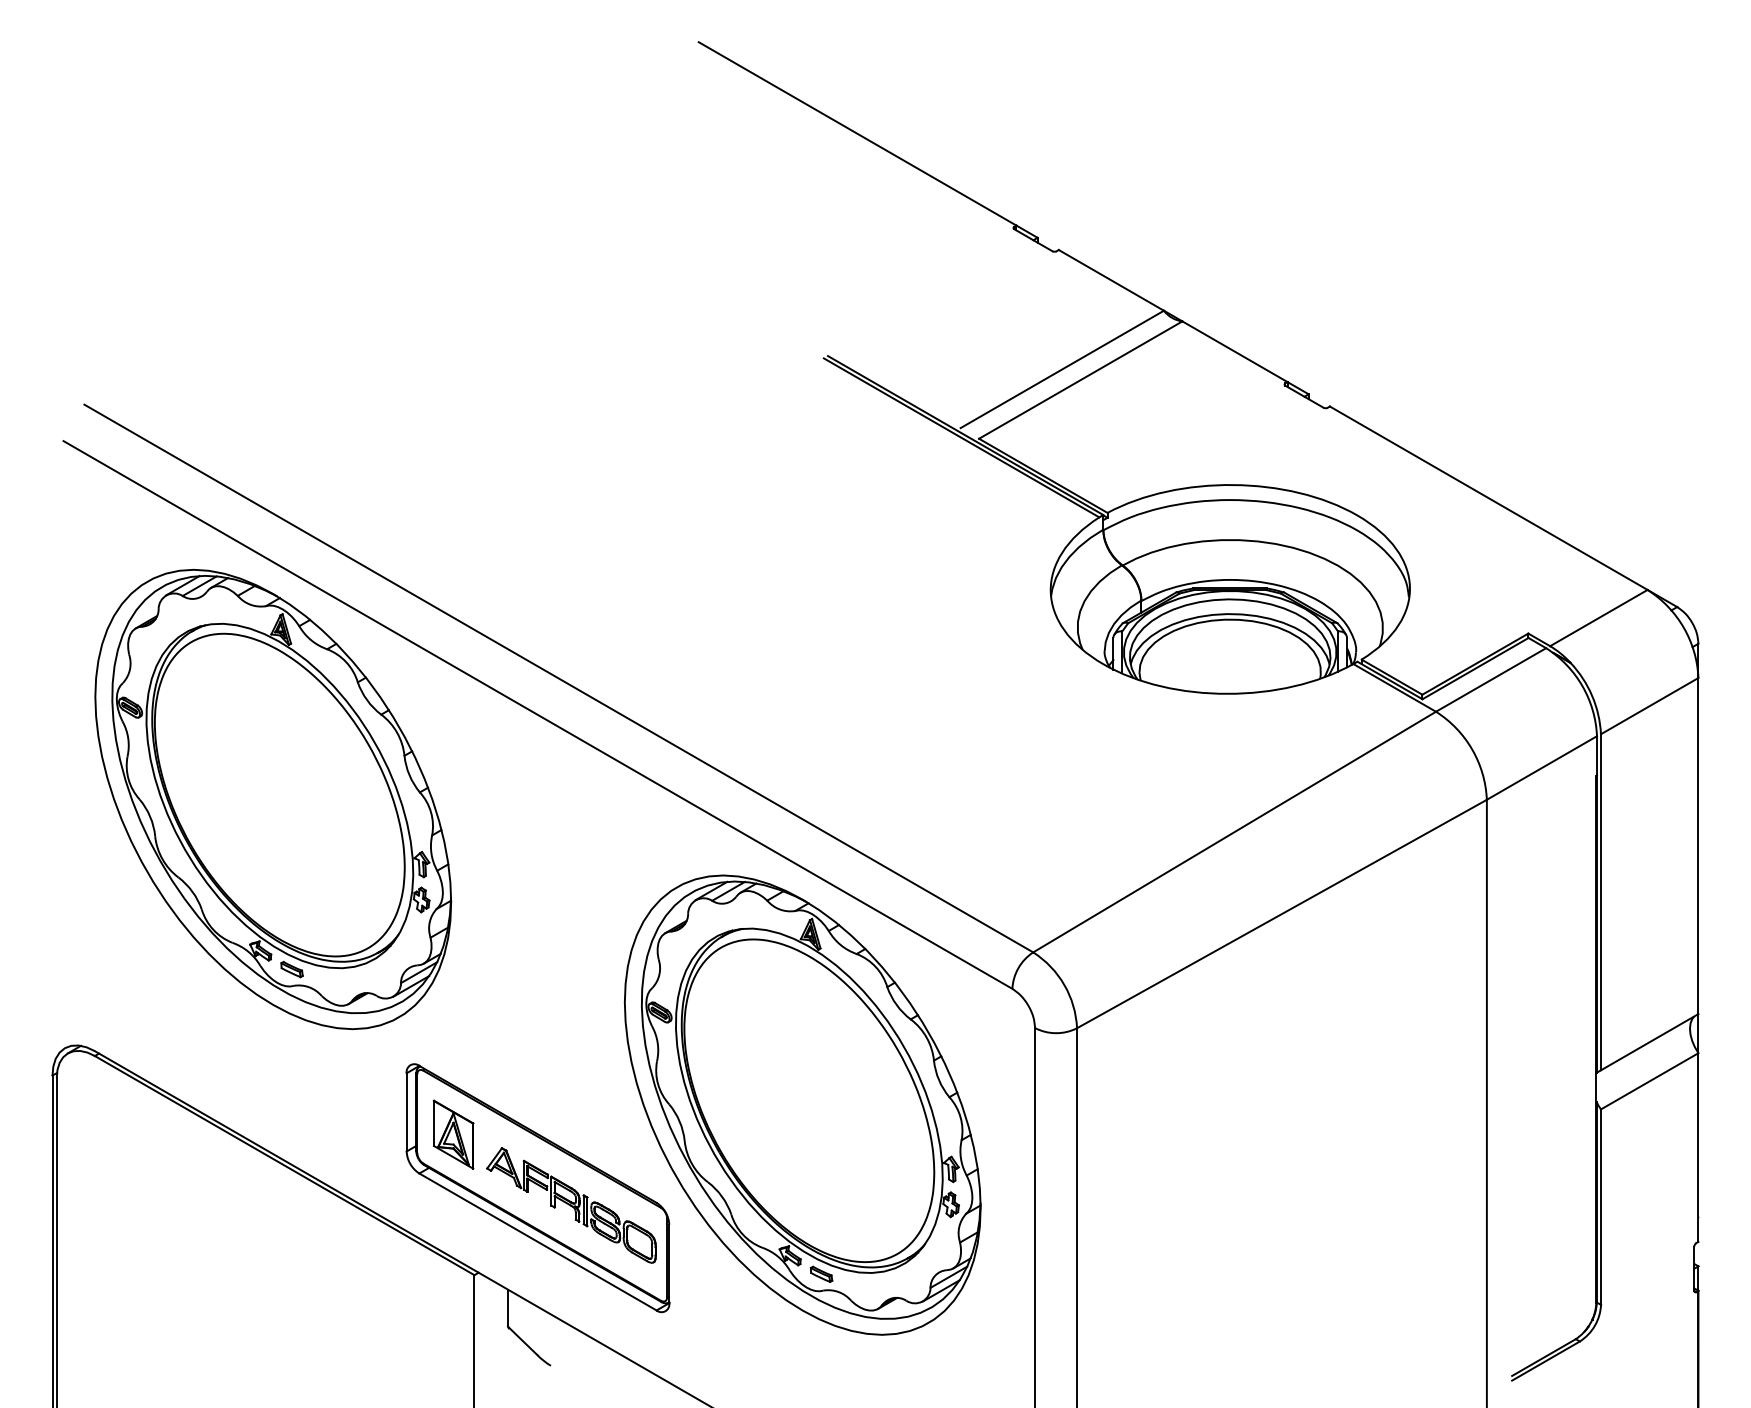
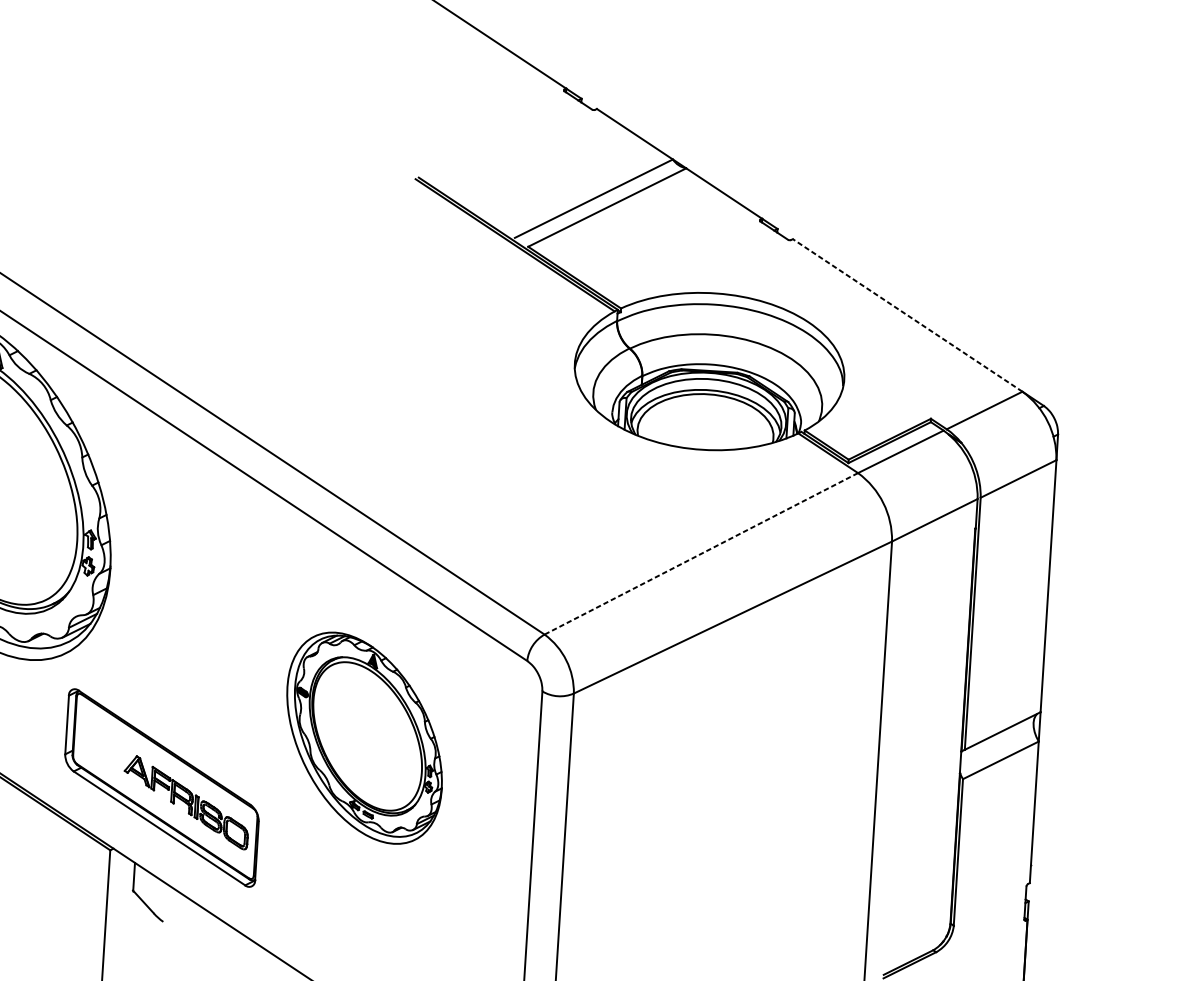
line: (1488, 497) -> (907, 314), solid -> dashed
line: (1234, 832) -> (701, 554), solid -> dashed
part: (802, 1104) -> (364, 737), size x0.6
part: (453, 1134) -> (101, 743), removed

